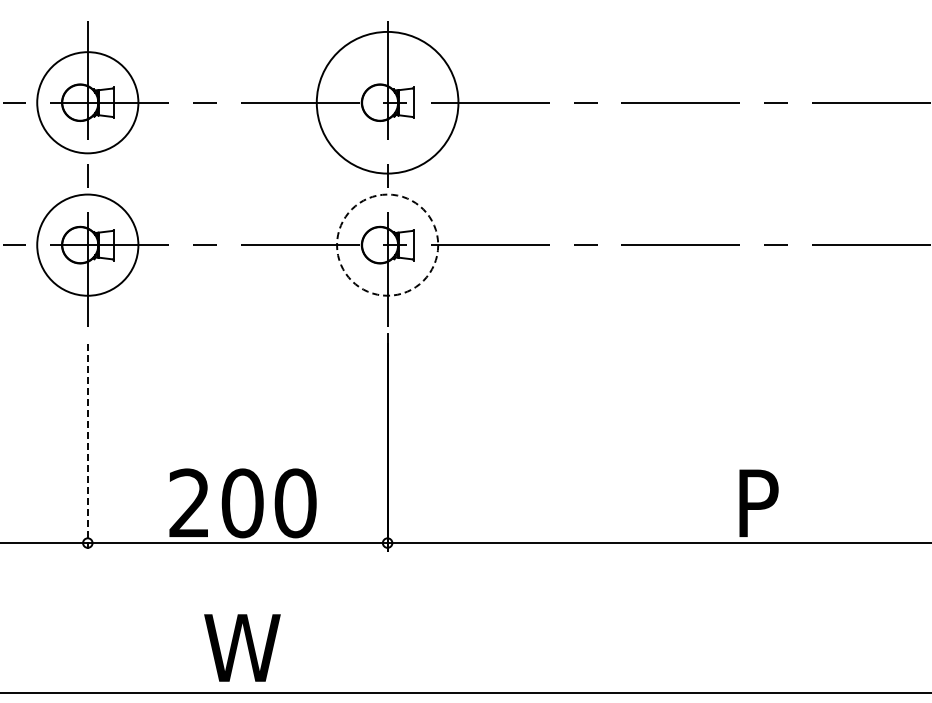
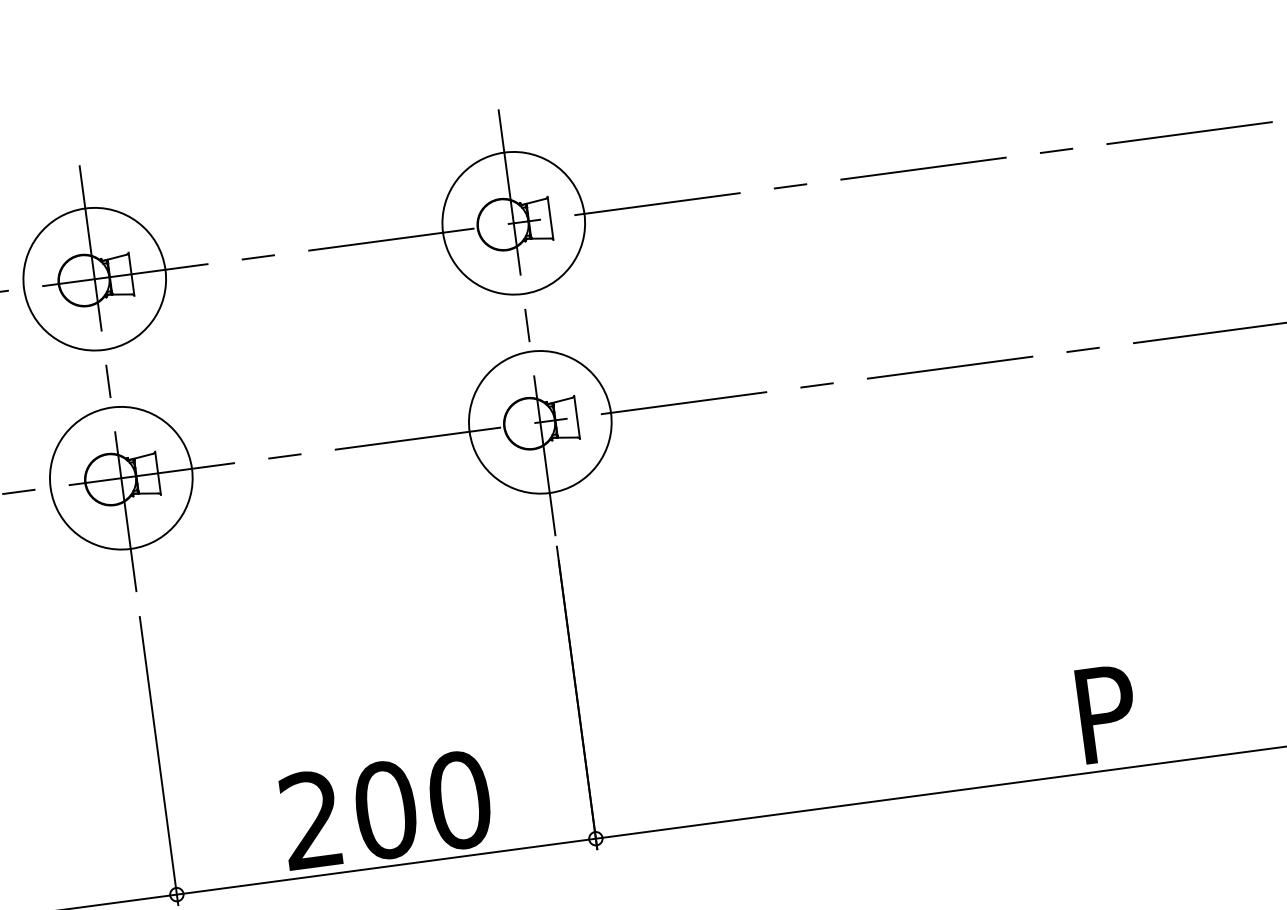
circle: (387, 102) -> (513, 222), size x0.71
circle: (387, 244) -> (540, 421), dashed -> solid
line: (87, 448) -> (158, 762), dashed -> solid

